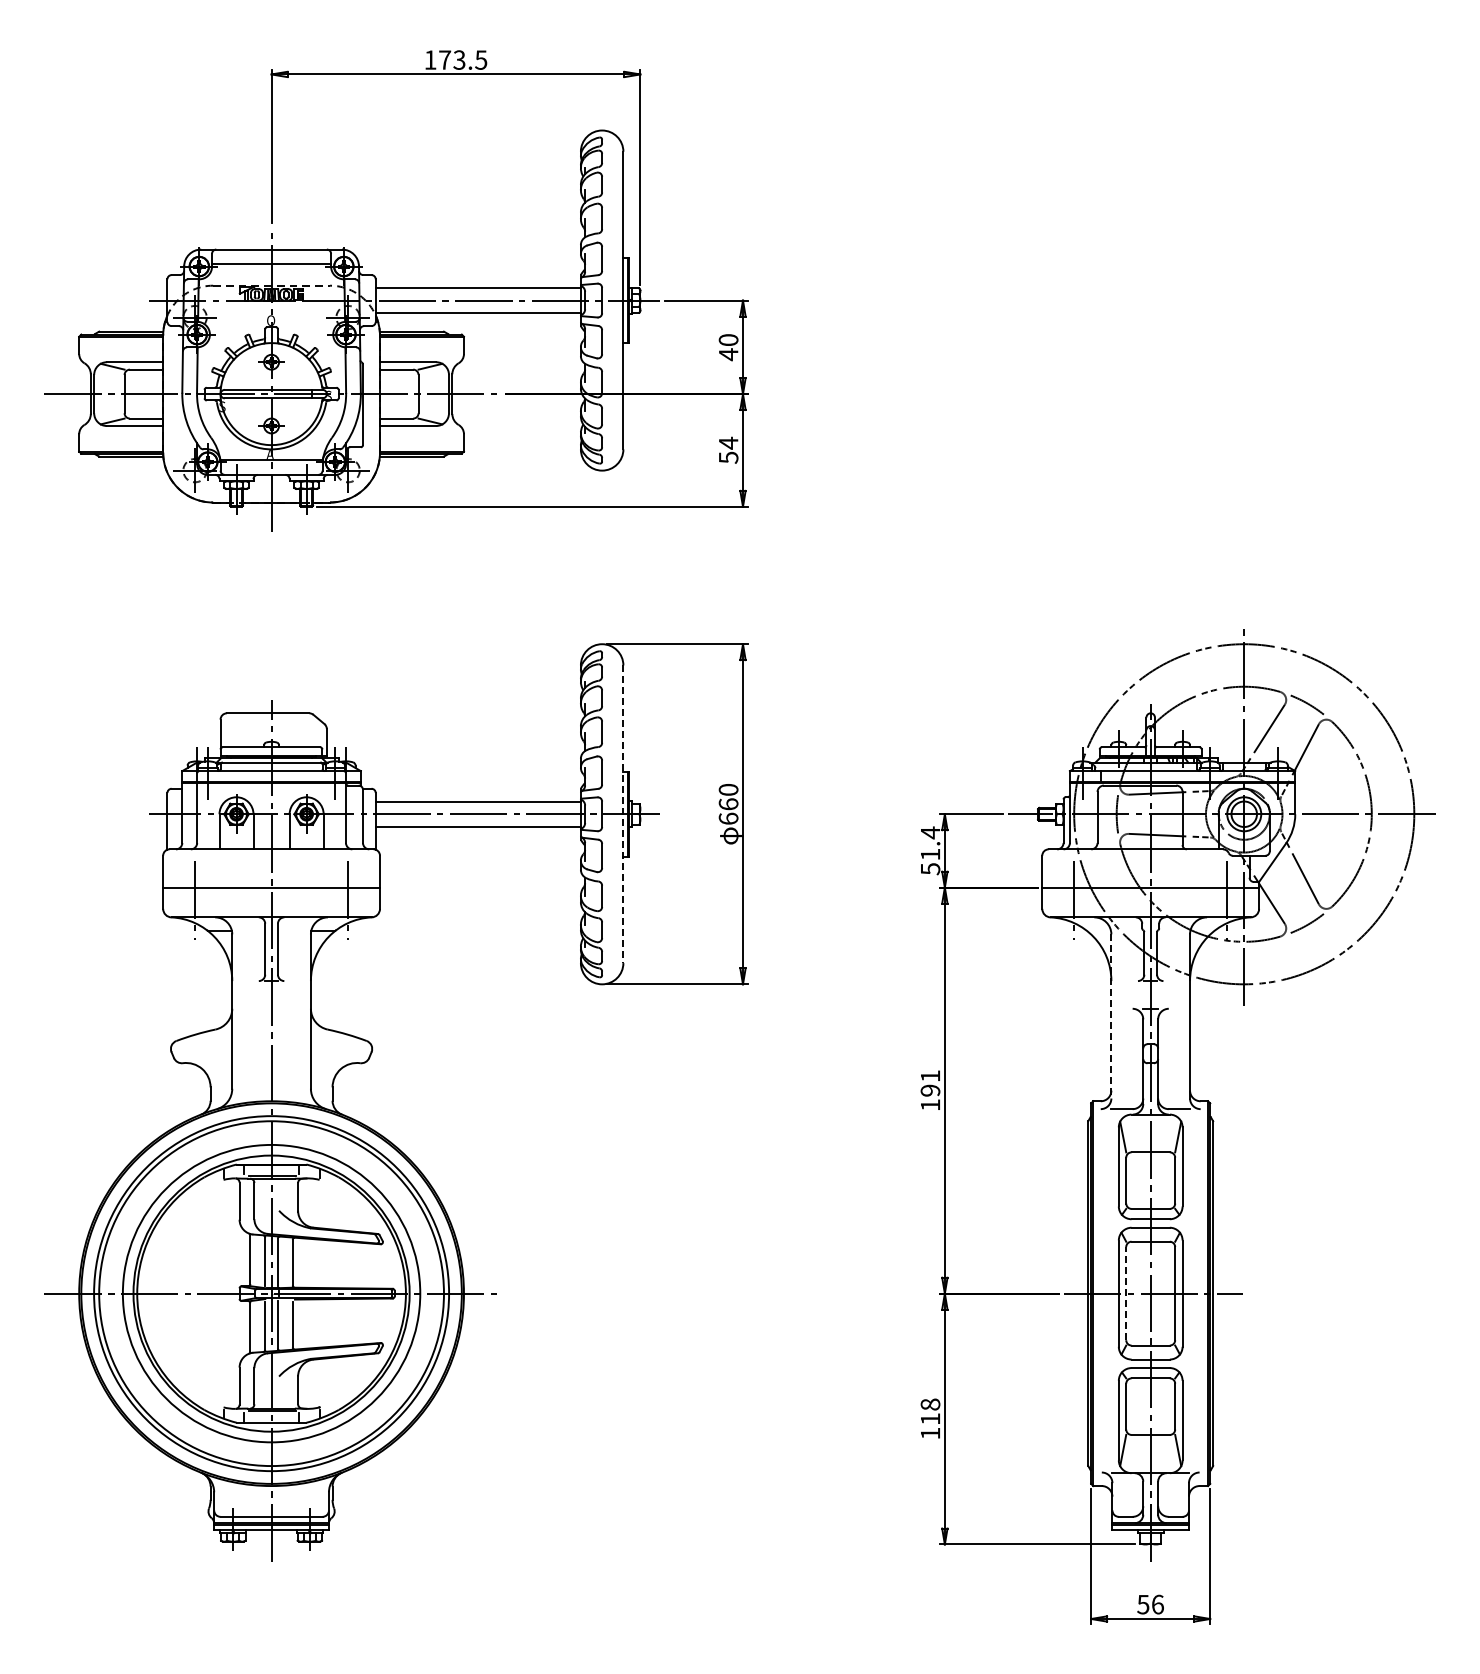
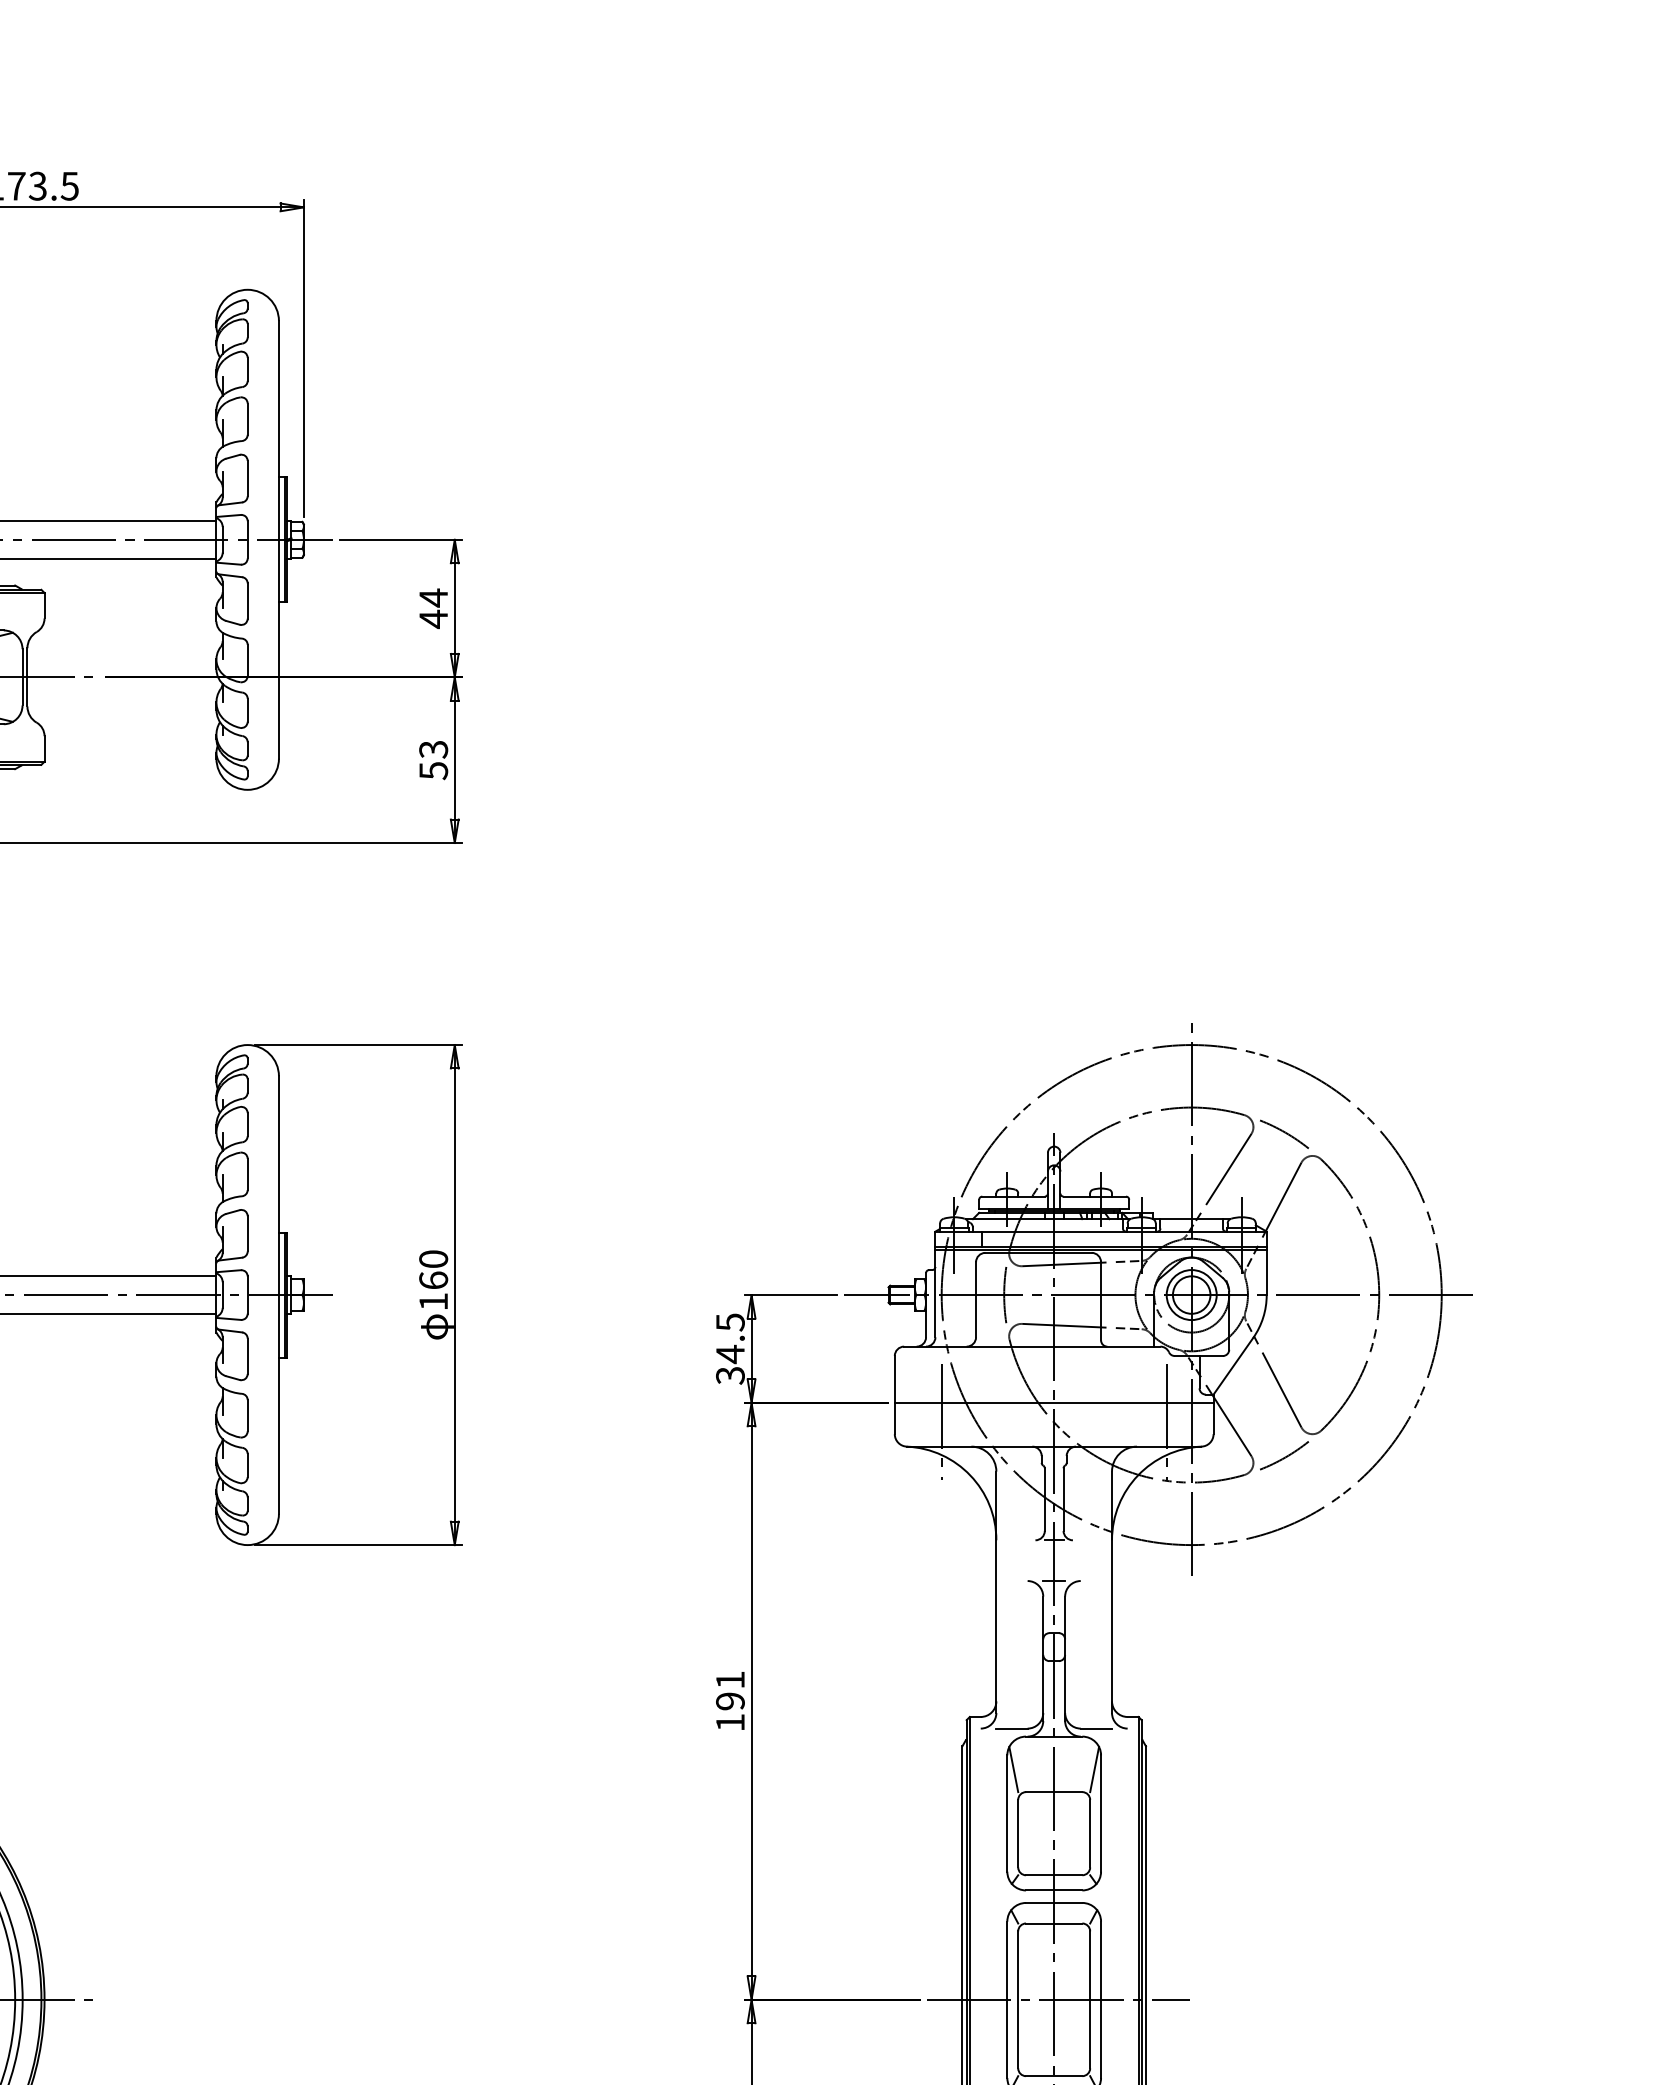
text: (728, 339) -> (433, 597), 40 -> 44
text: (728, 442) -> (433, 748), 54 -> 53
line: (623, 814) -> (279, 1295), dashed -> solid
text: (728, 818) -> (433, 1301), 660 -> 160
text: (930, 850) -> (730, 1348), 51.4 -> 34.5
line: (1111, 1016) -> (996, 1592), dashed -> solid
line: (1126, 1293) -> (1018, 1999), dashed -> solid

